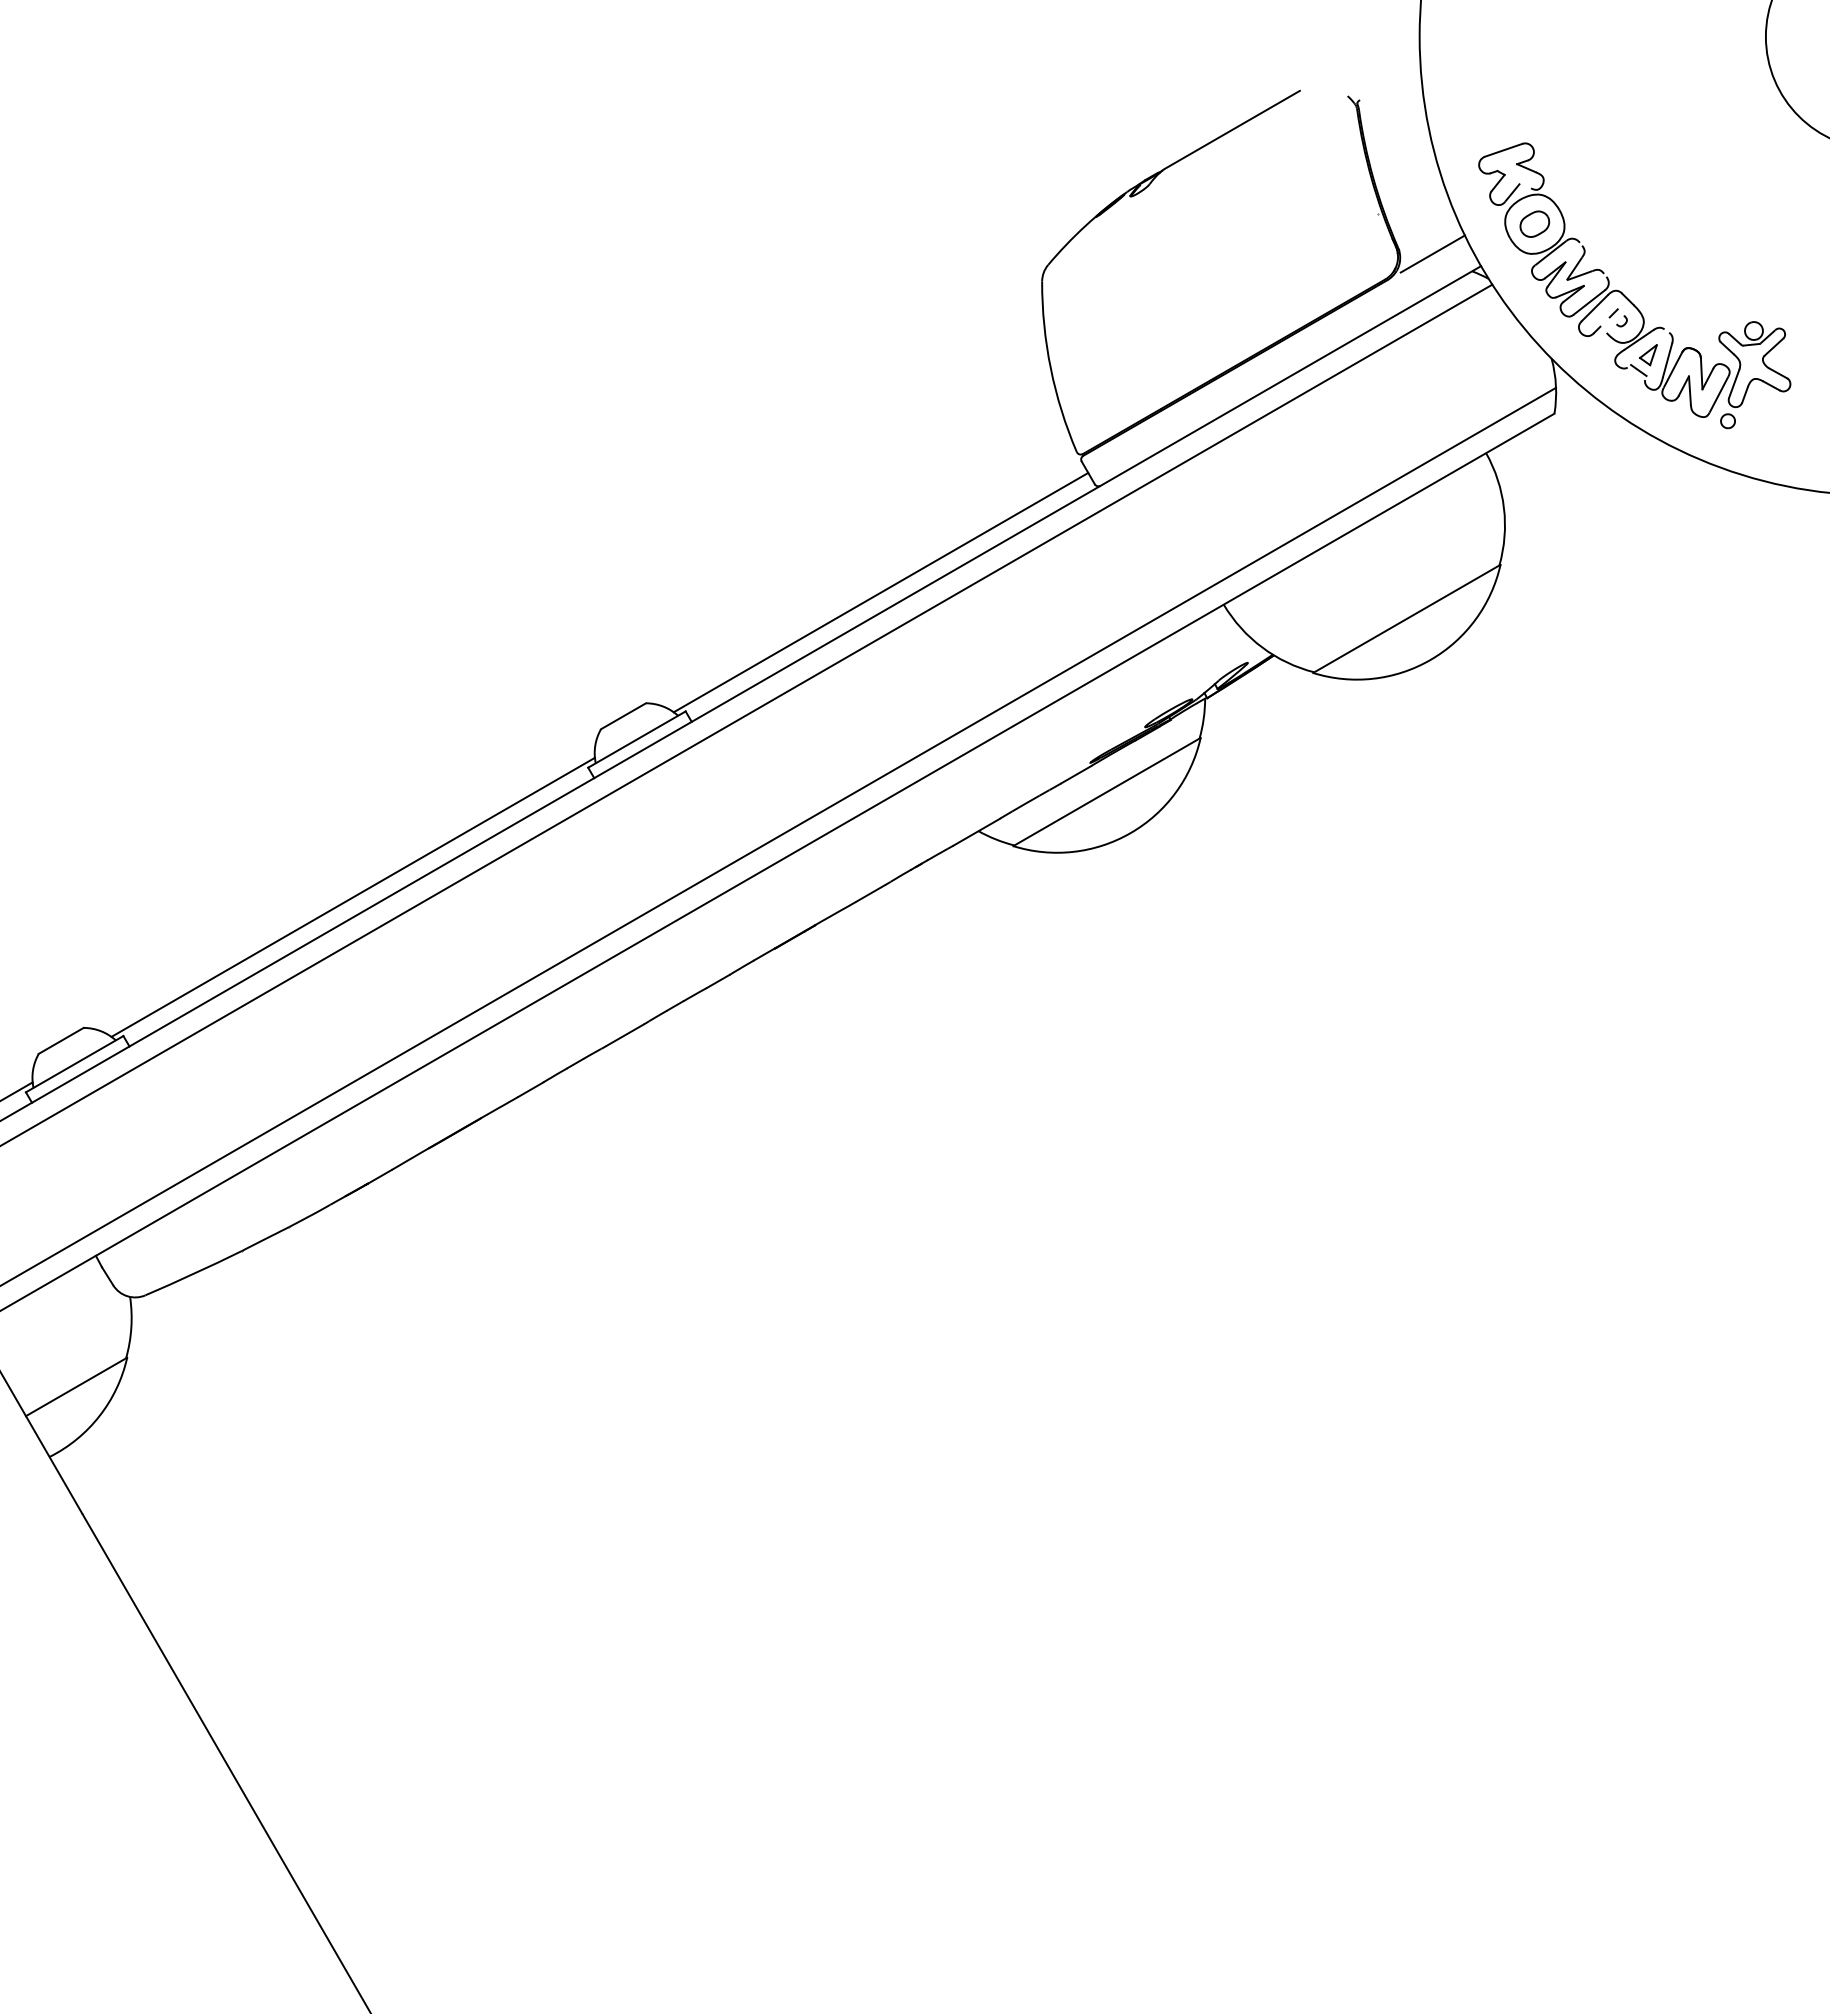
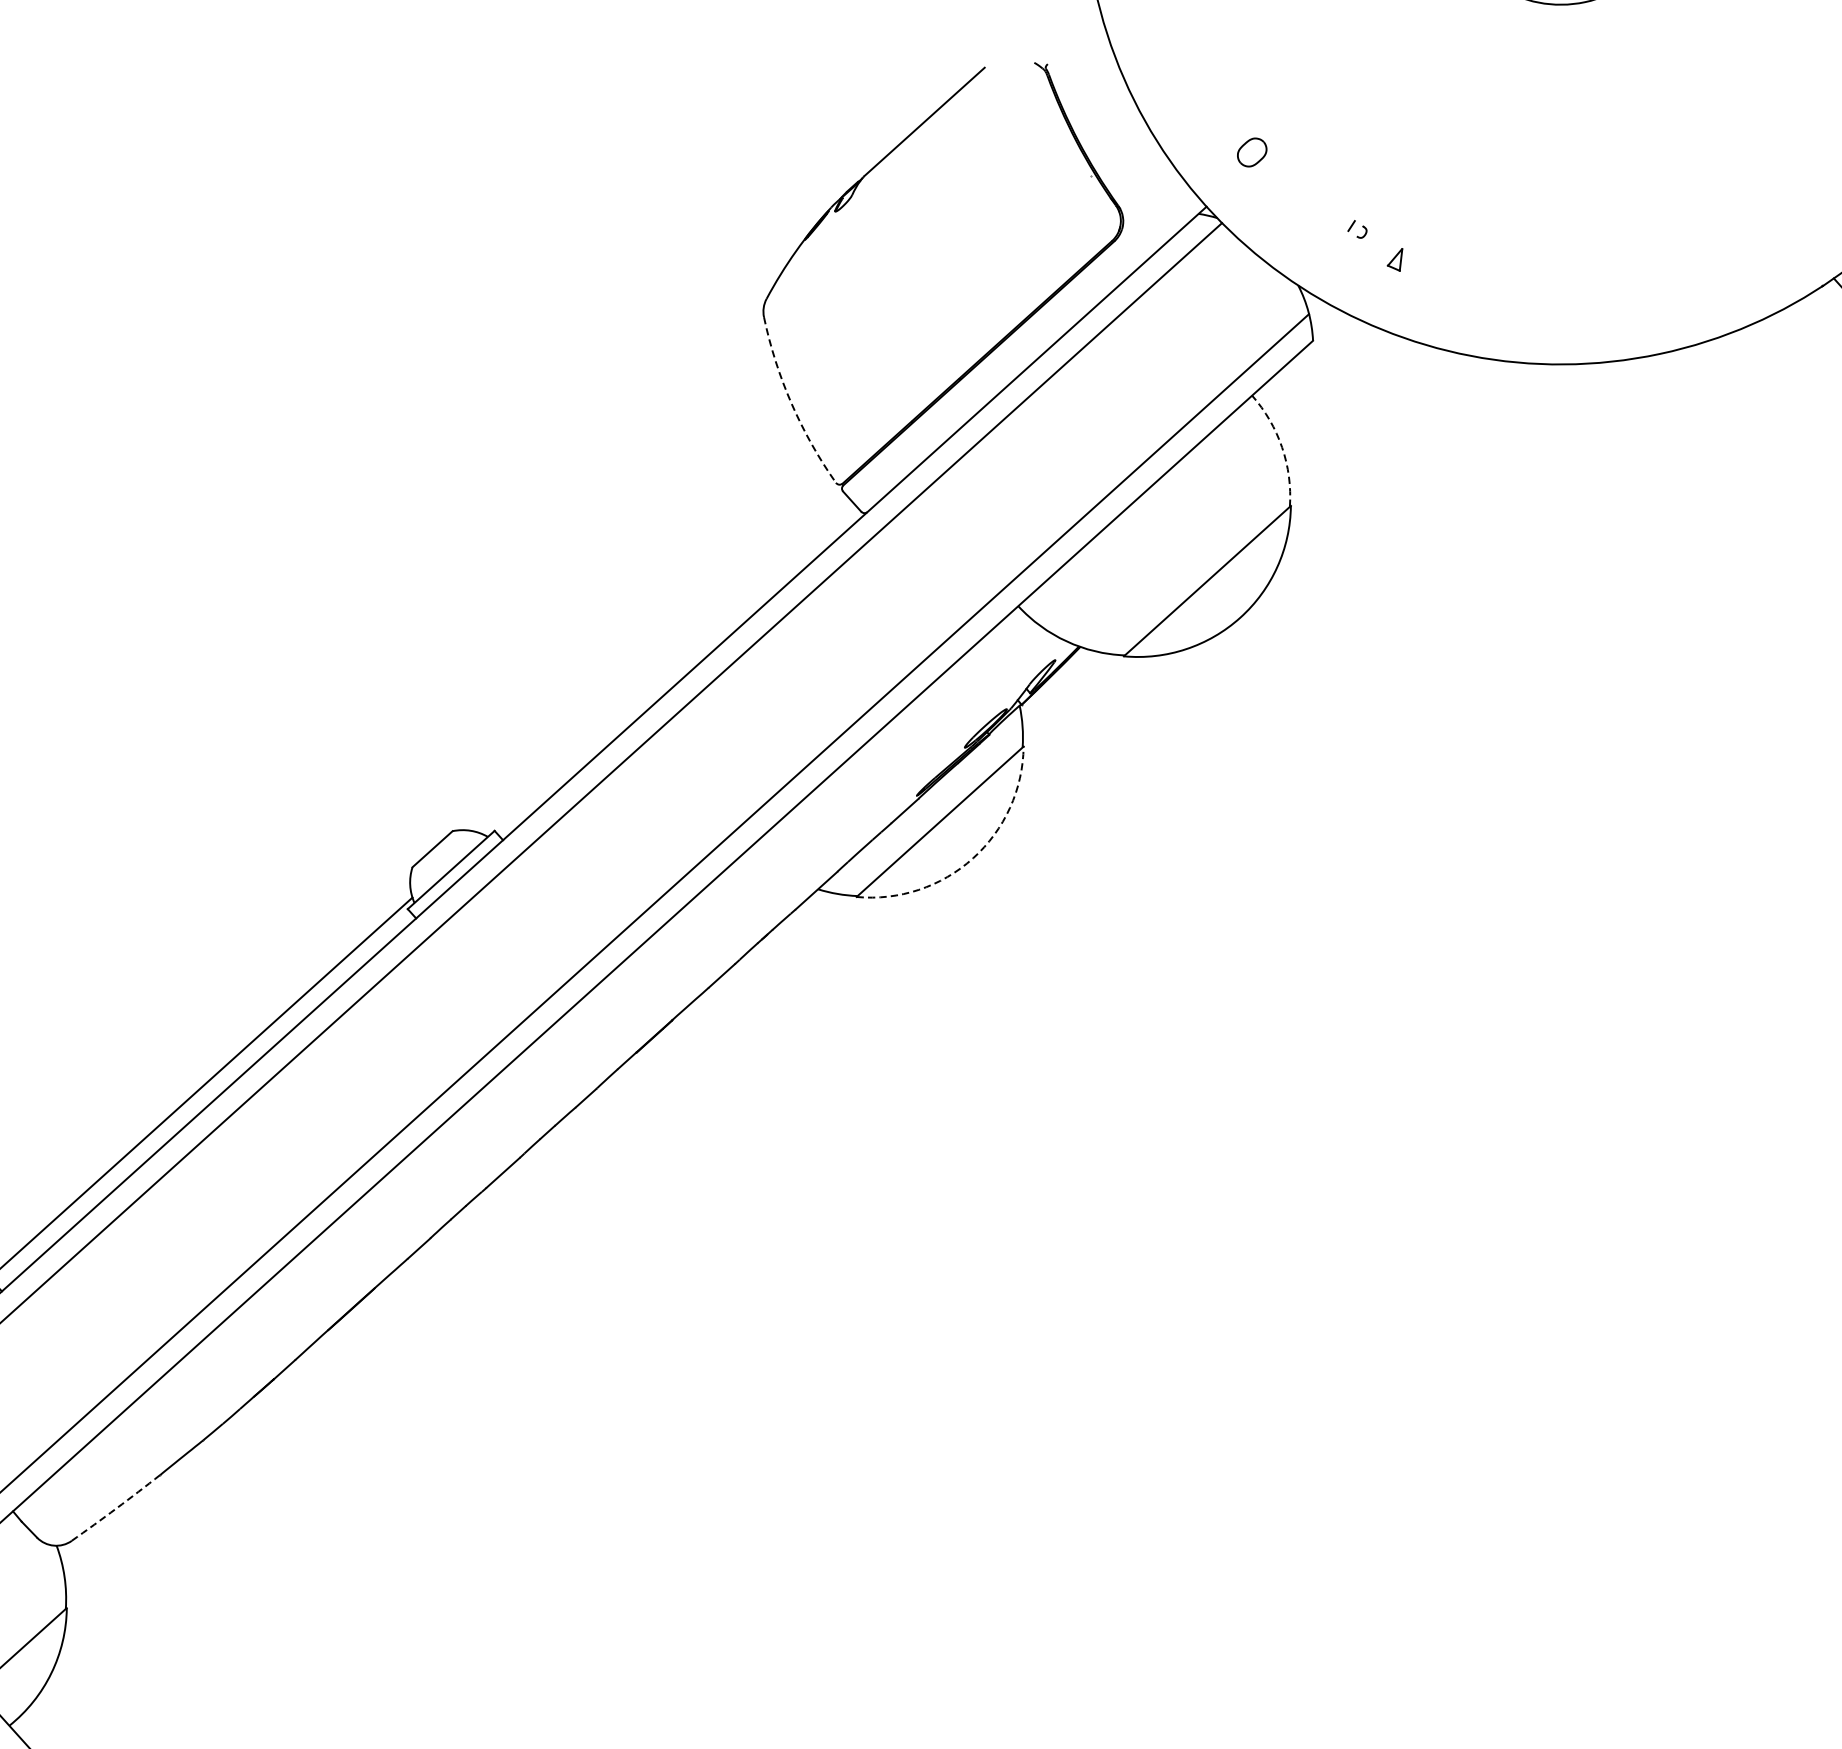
line: (1432, 253) -> (1154, 204), removed
part: (1624, 294) -> (1358, 204), removed
arc: (1050, 368) -> (791, 403), solid -> dashed
arc: (1503, 507) -> (1281, 447), solid -> dashed
line: (880, 592) -> (666, 667), removed
arc: (1130, 833) -> (972, 858), solid -> dashed
arc: (193, 1273) -> (115, 1508), solid -> dashed

